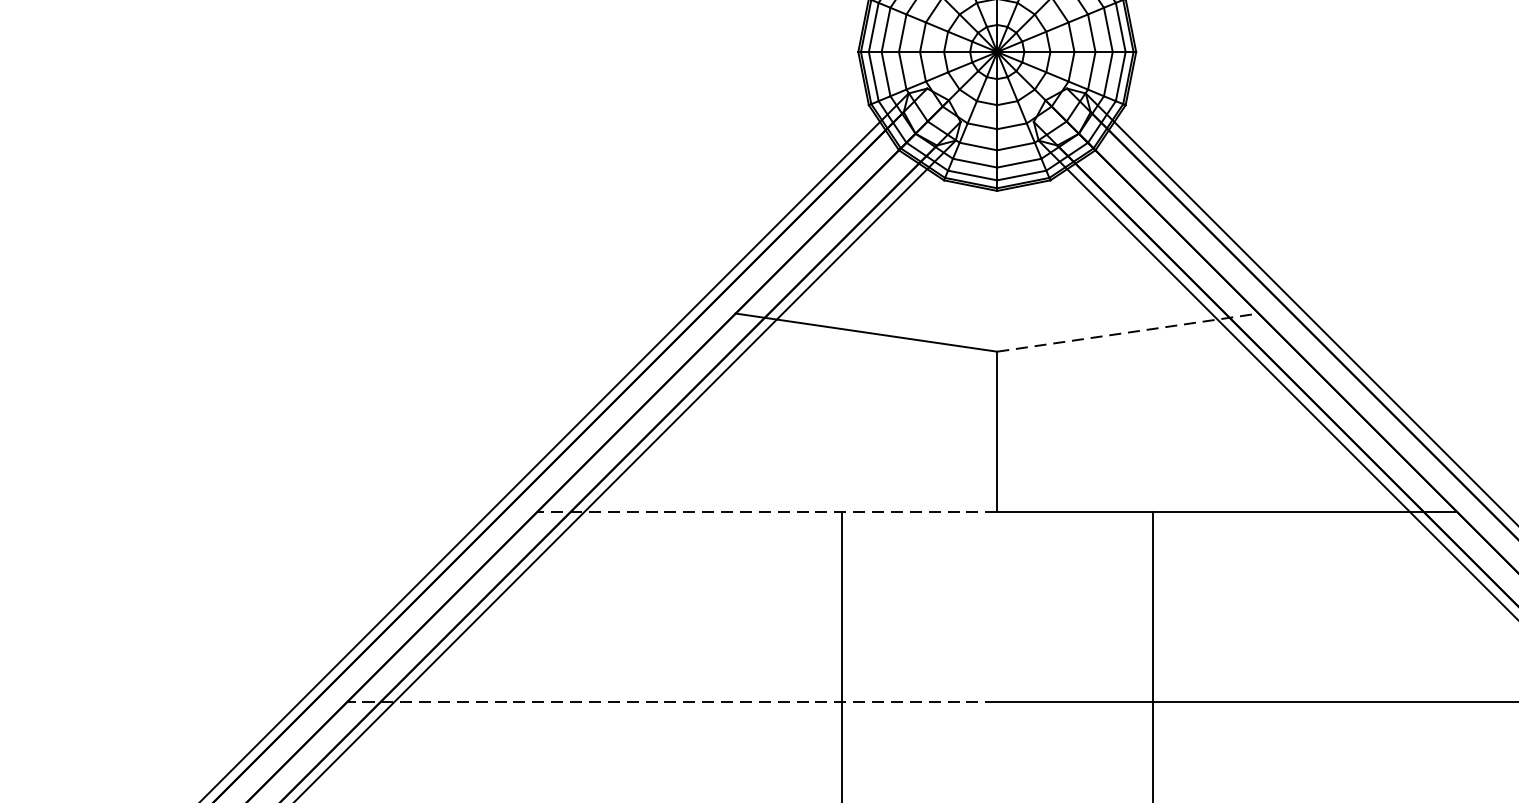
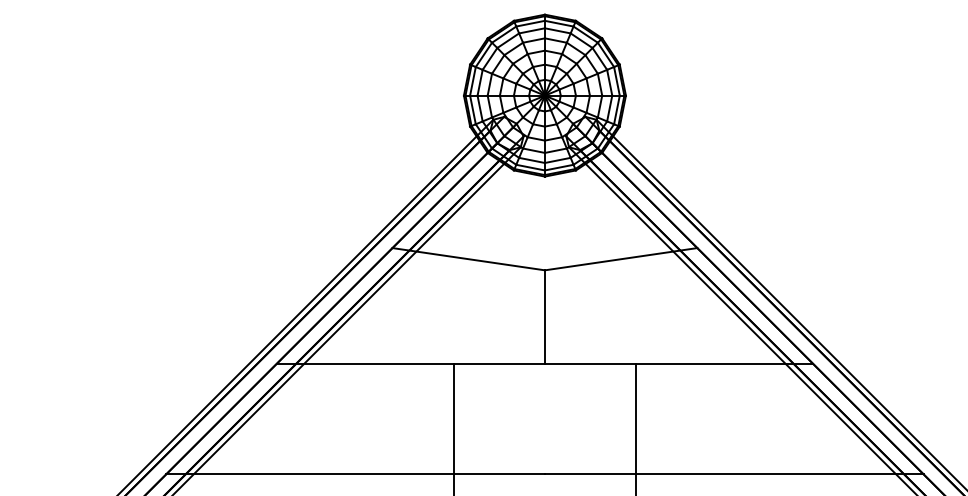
line: (1128, 333) -> (621, 259), dashed -> solid
line: (766, 511) -> (410, 363), dashed -> solid
line: (672, 701) -> (355, 474), dashed -> solid

